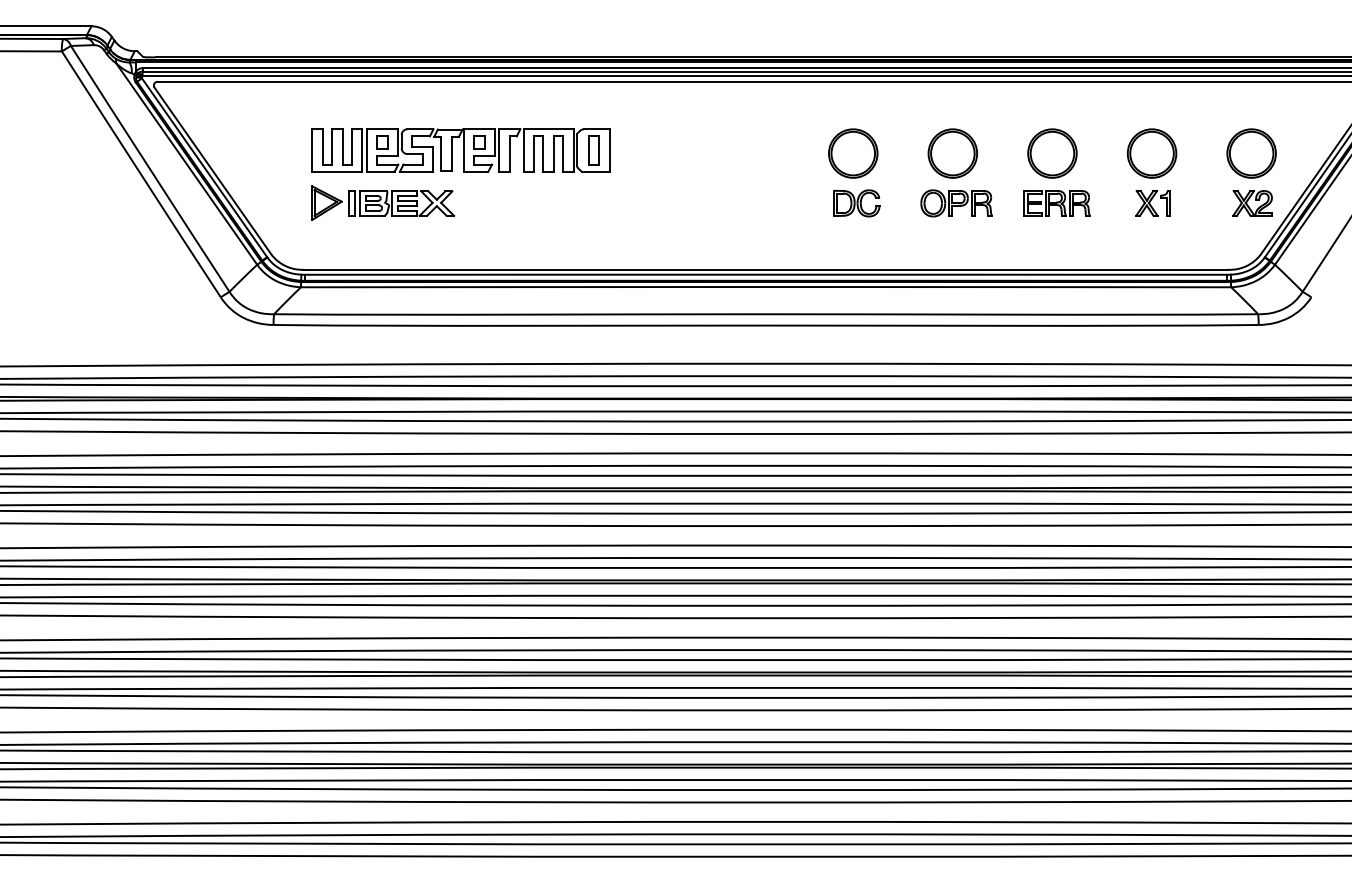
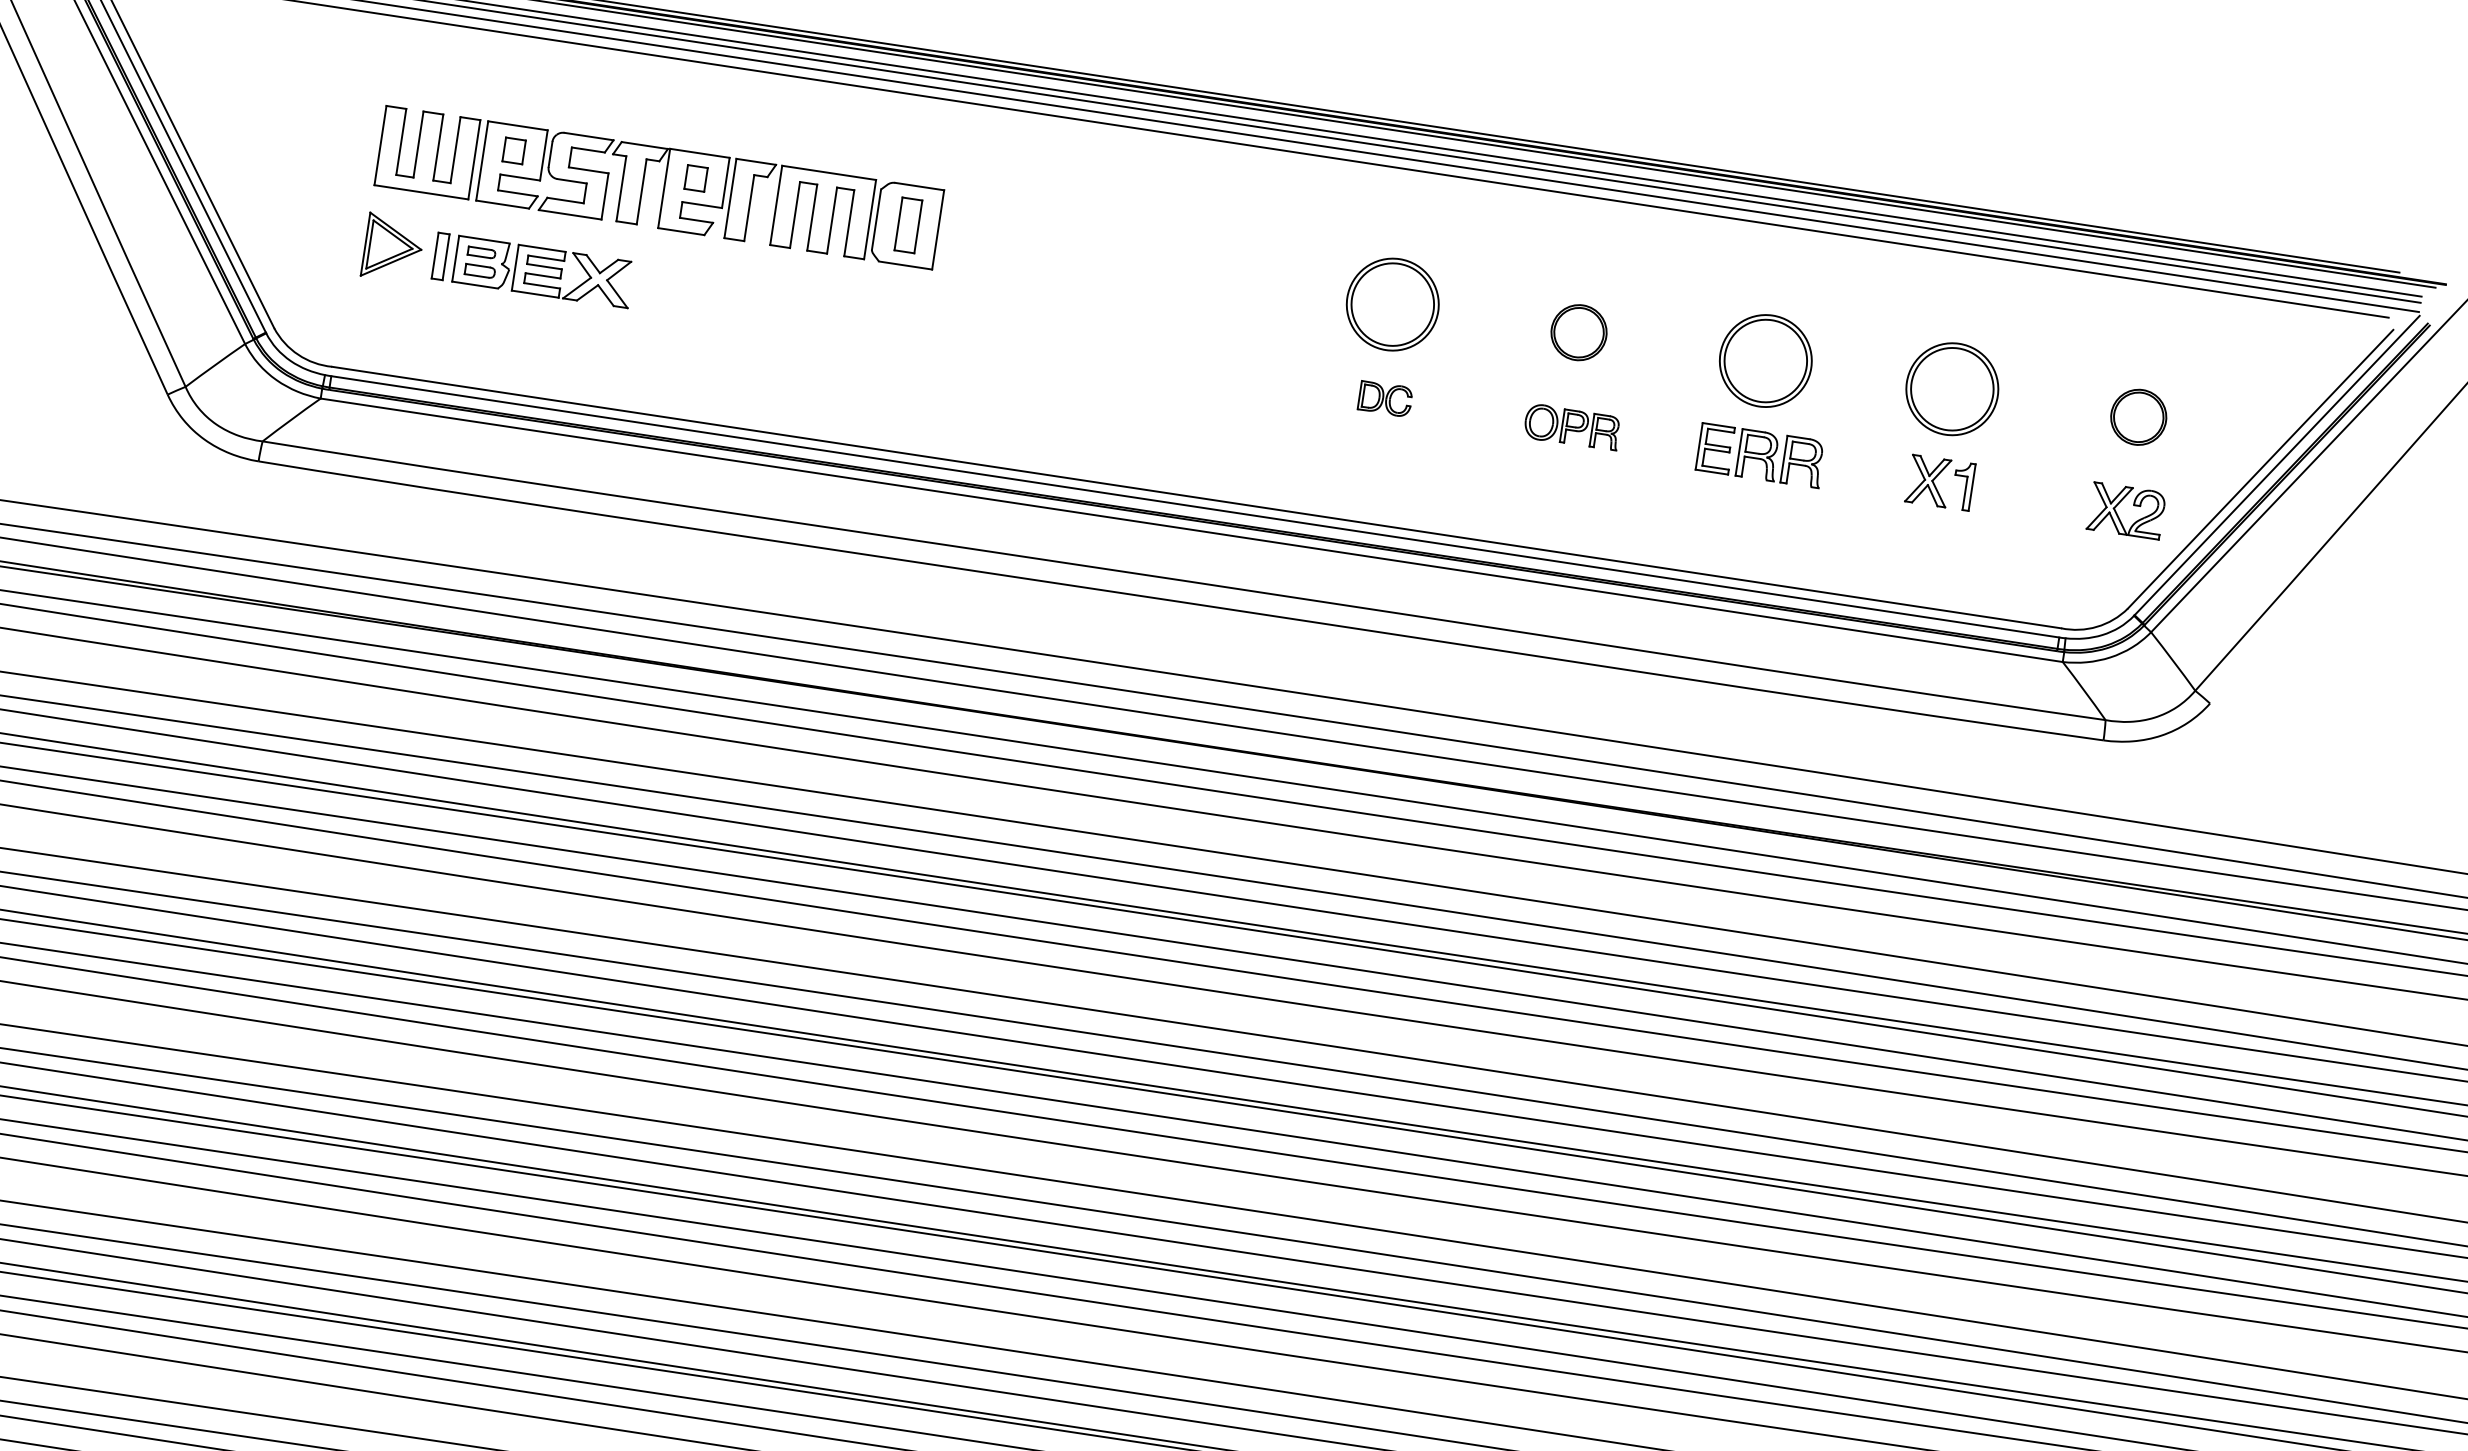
part: (952, 153) -> (1578, 332), size x0.6
part: (1251, 153) -> (2138, 417), size x0.6
part: (856, 203) -> (1384, 398), size x0.6
part: (956, 203) -> (1572, 427), size x0.7

